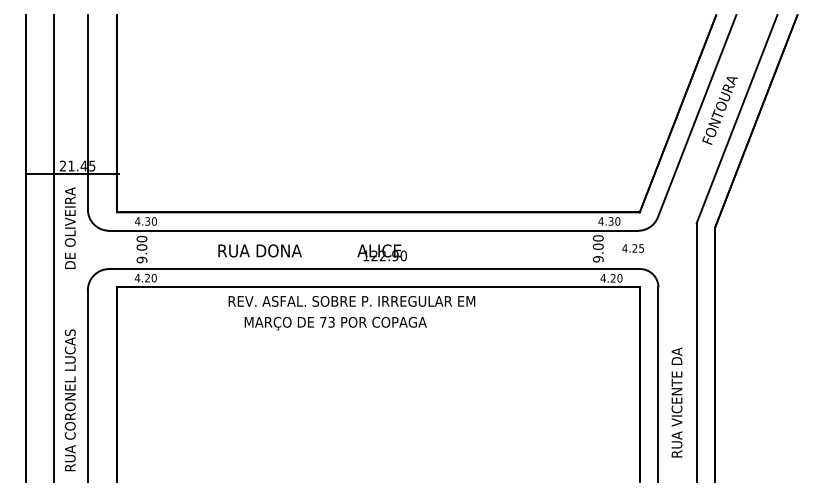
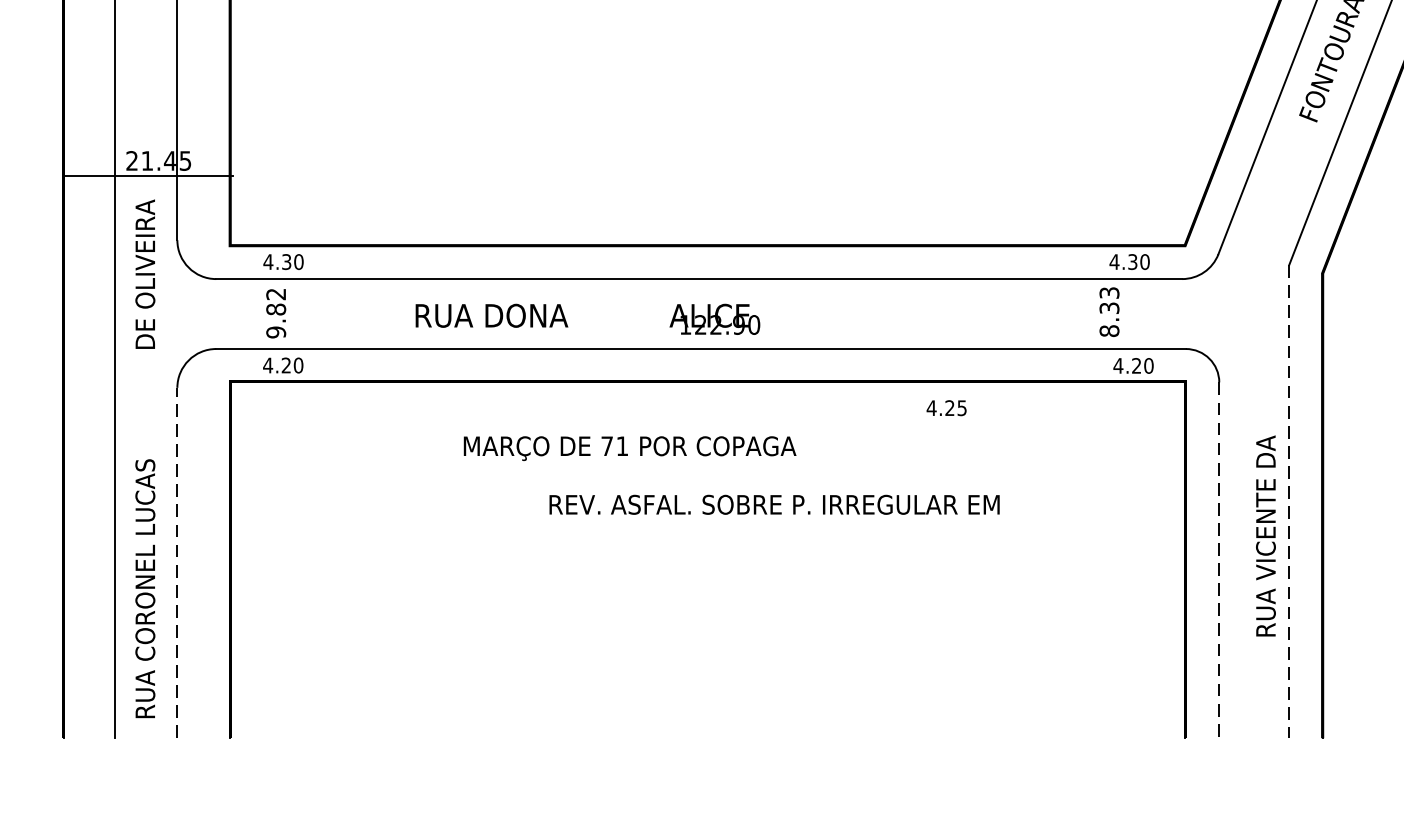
text: (141, 242) -> (275, 300), 9.00 -> 9.82
text: (598, 248) -> (1109, 311), 9.00 -> 8.33
text: (632, 248) -> (945, 408), moved
text: (351, 301) -> (773, 504), moved
text: (331, 321) -> (622, 444), 73 -> 71
line: (696, 352) -> (1288, 501), solid -> dashed
line: (658, 385) -> (1219, 561), solid -> dashed
line: (87, 386) -> (176, 563), solid -> dashed
text: (676, 402) -> (1265, 536), moved

